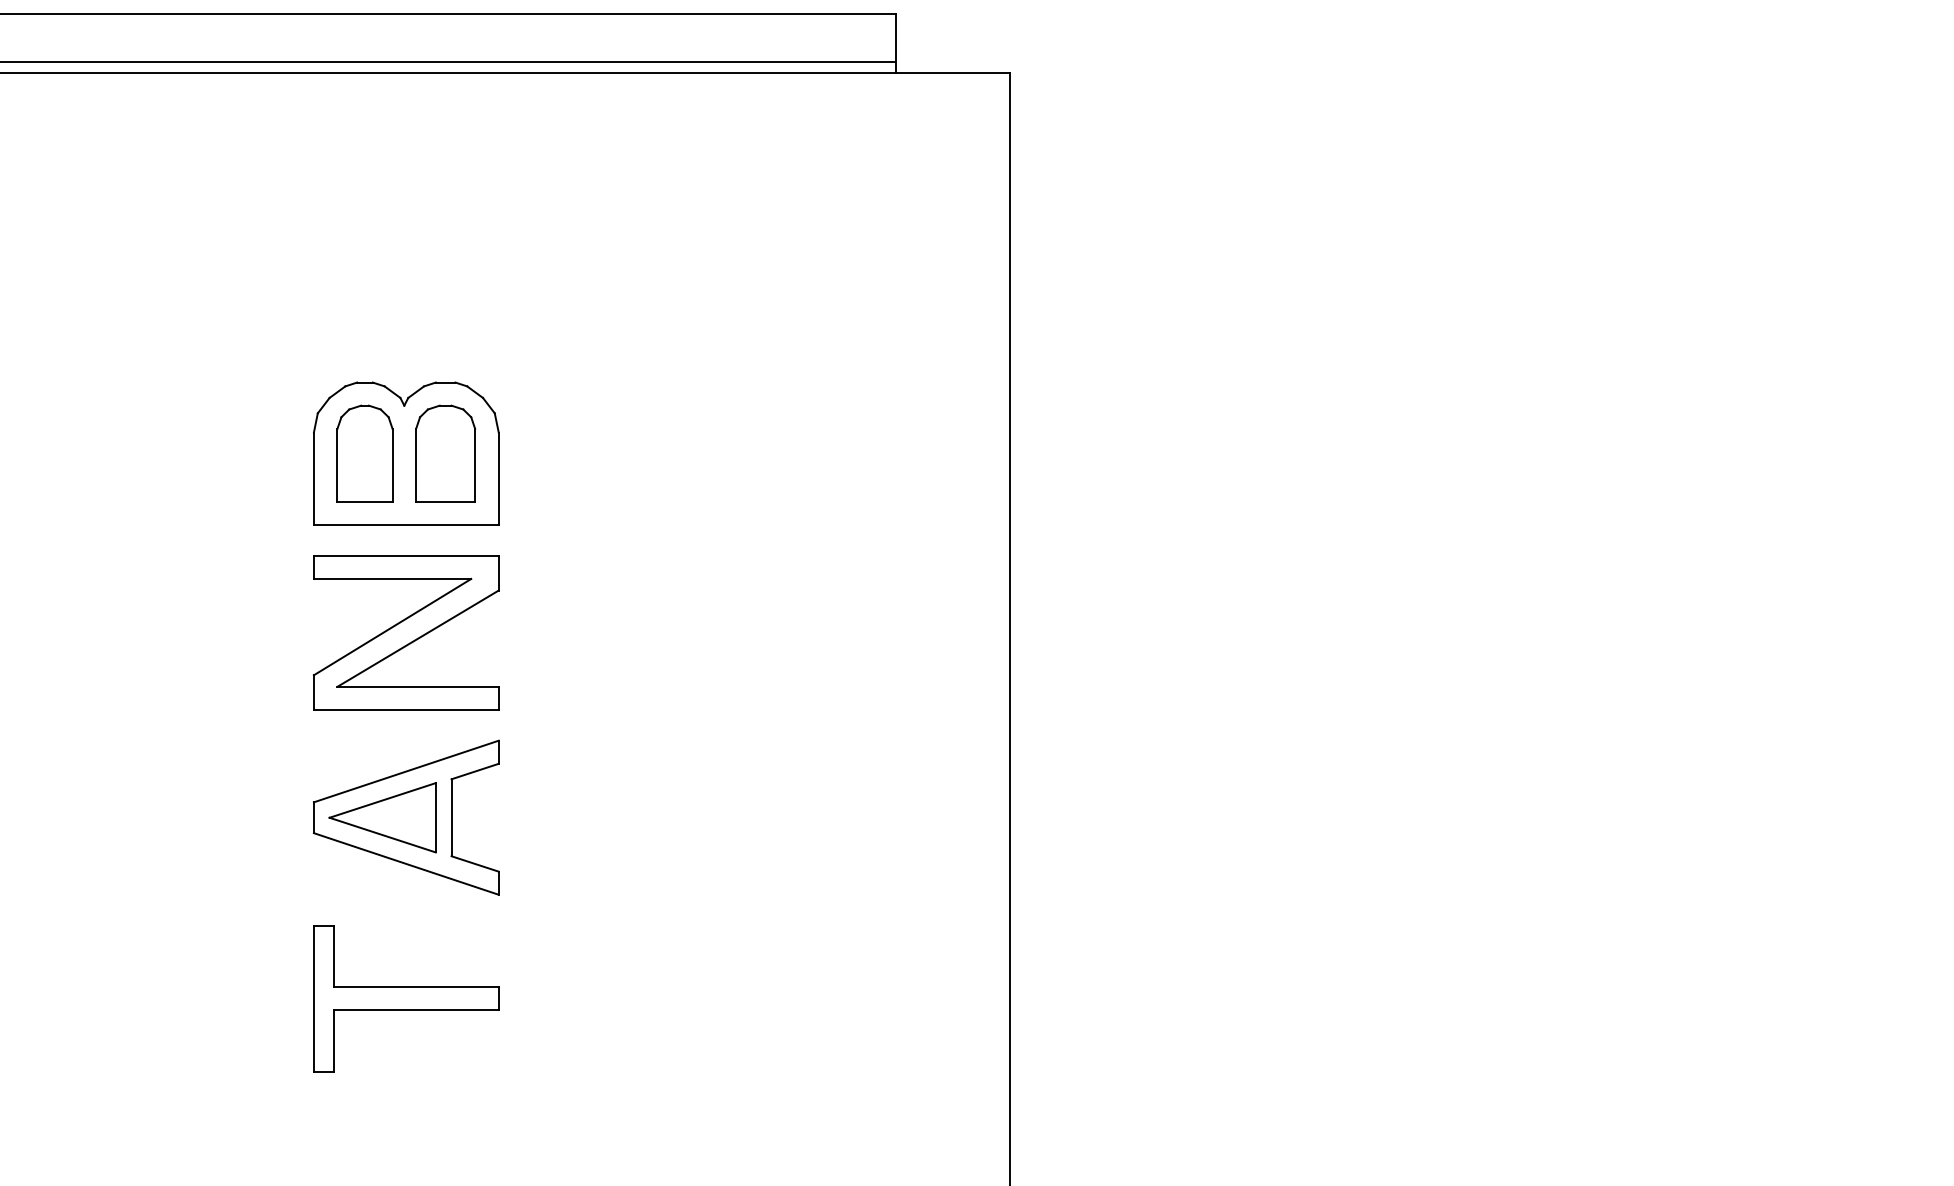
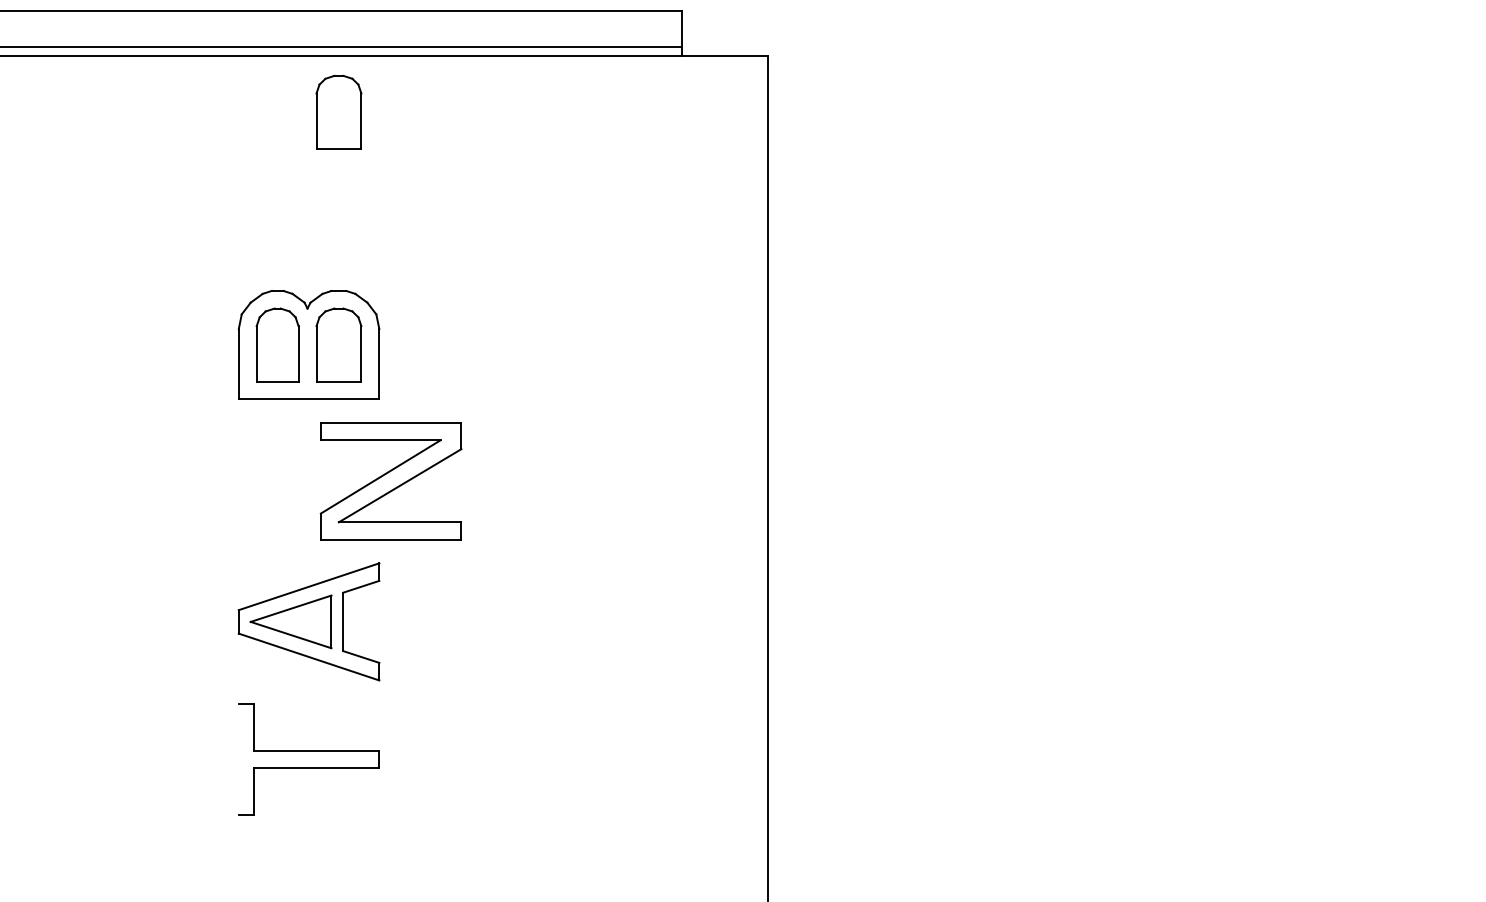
part: (445, 147) -> (338, 112), added
part: (406, 632) -> (391, 481), moved
line: (313, 998) -> (238, 759), removed

